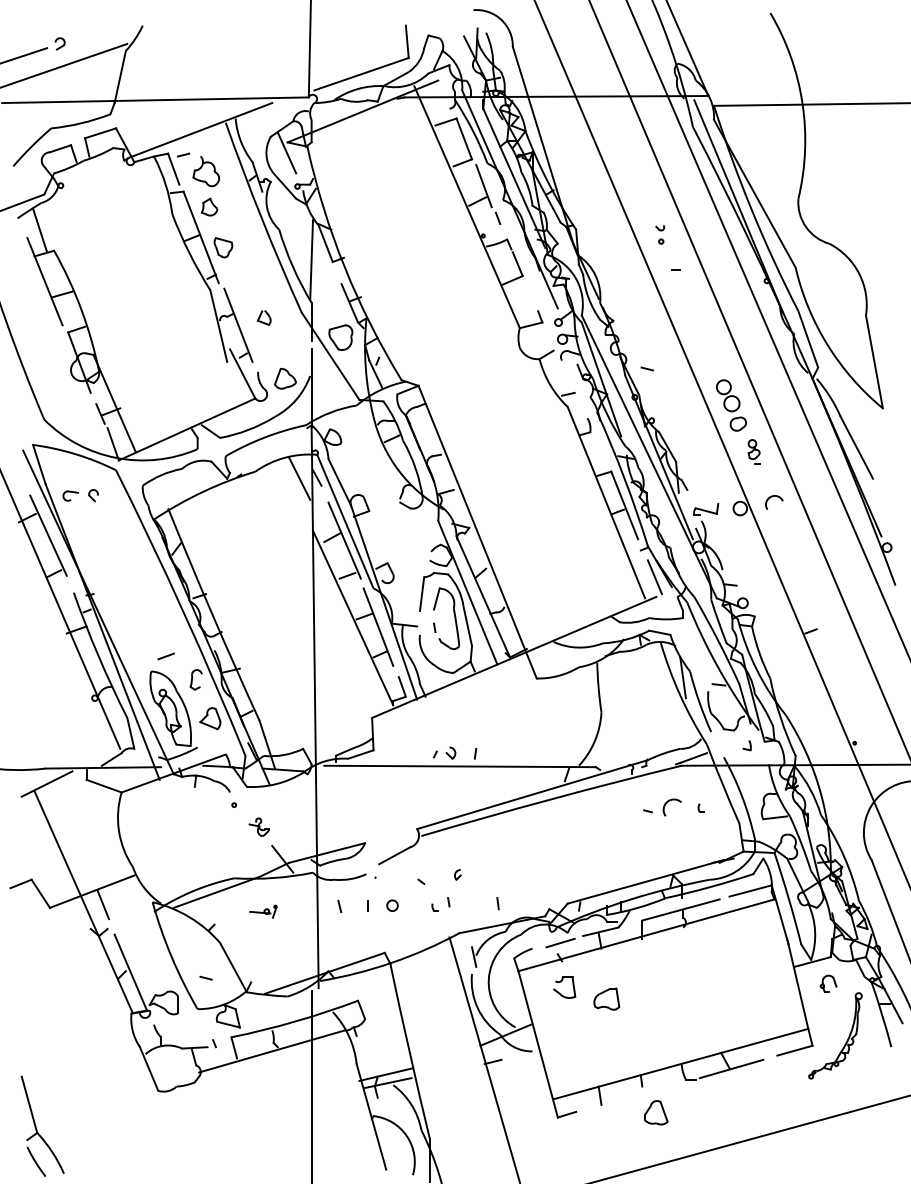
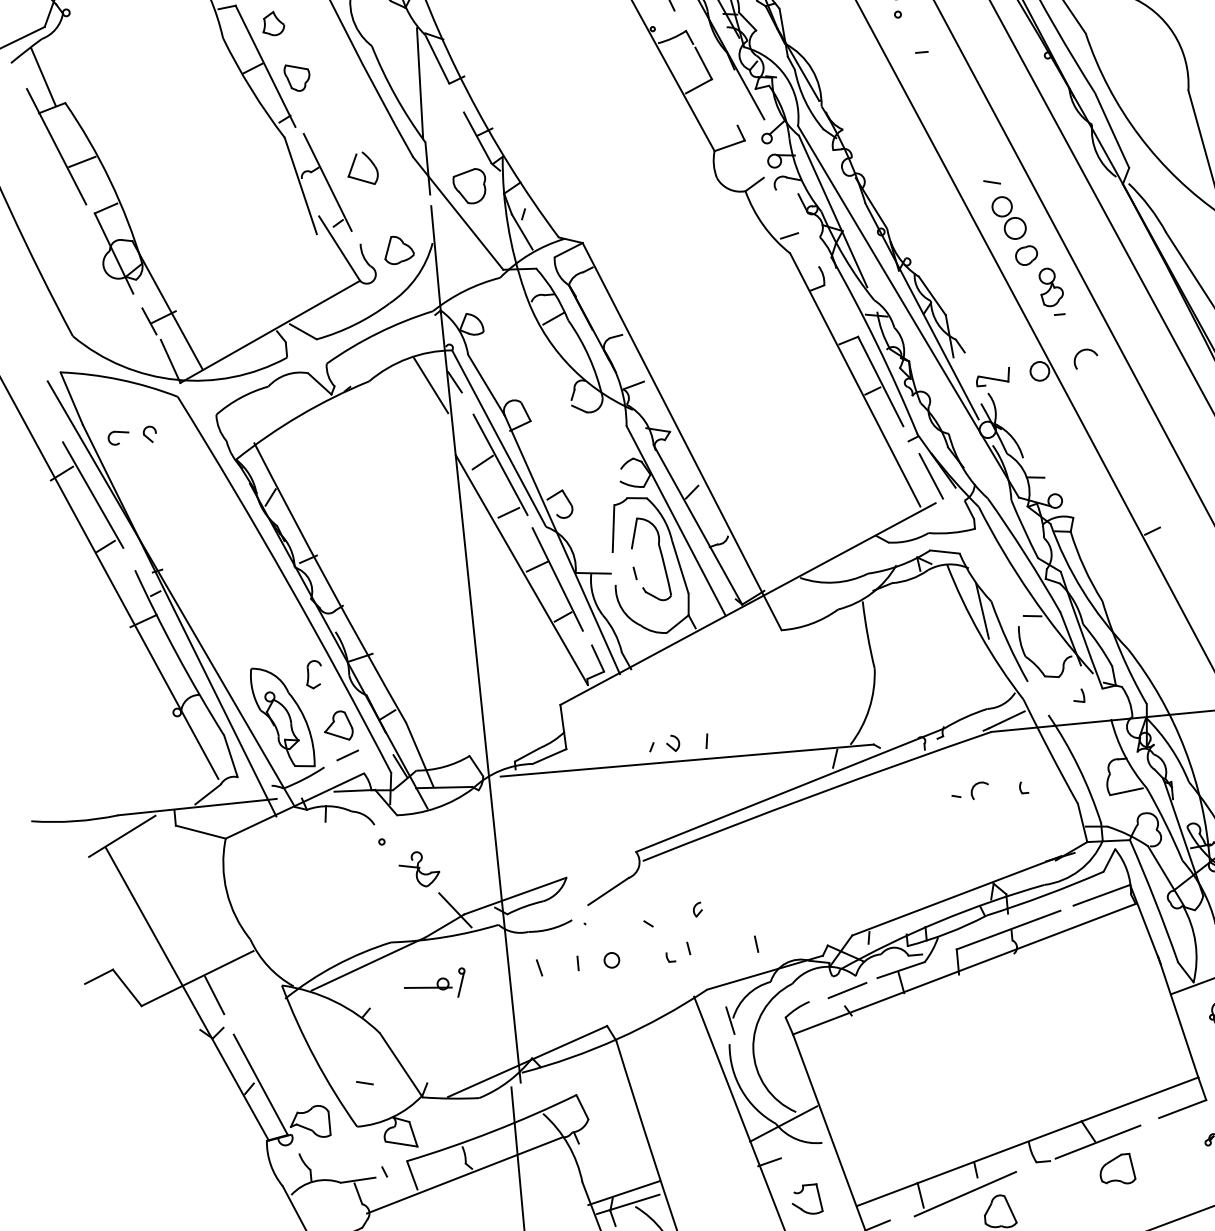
part: (263, 317) -> (361, 168), size x1.67
line: (646, 368) -> (991, 181), moved
part: (753, 451) -> (1050, 291), size x1.43
line: (165, 656) -> (346, 755), moved
part: (662, 806) -> (970, 790), size x0.71
part: (259, 826) -> (419, 868), size x1.43
part: (263, 911) -> (435, 984), size x1.67
part: (564, 987) -> (806, 1199), moved
part: (606, 998) -> (1116, 1168), moved
line: (632, 1097) -> (965, 1193), added

